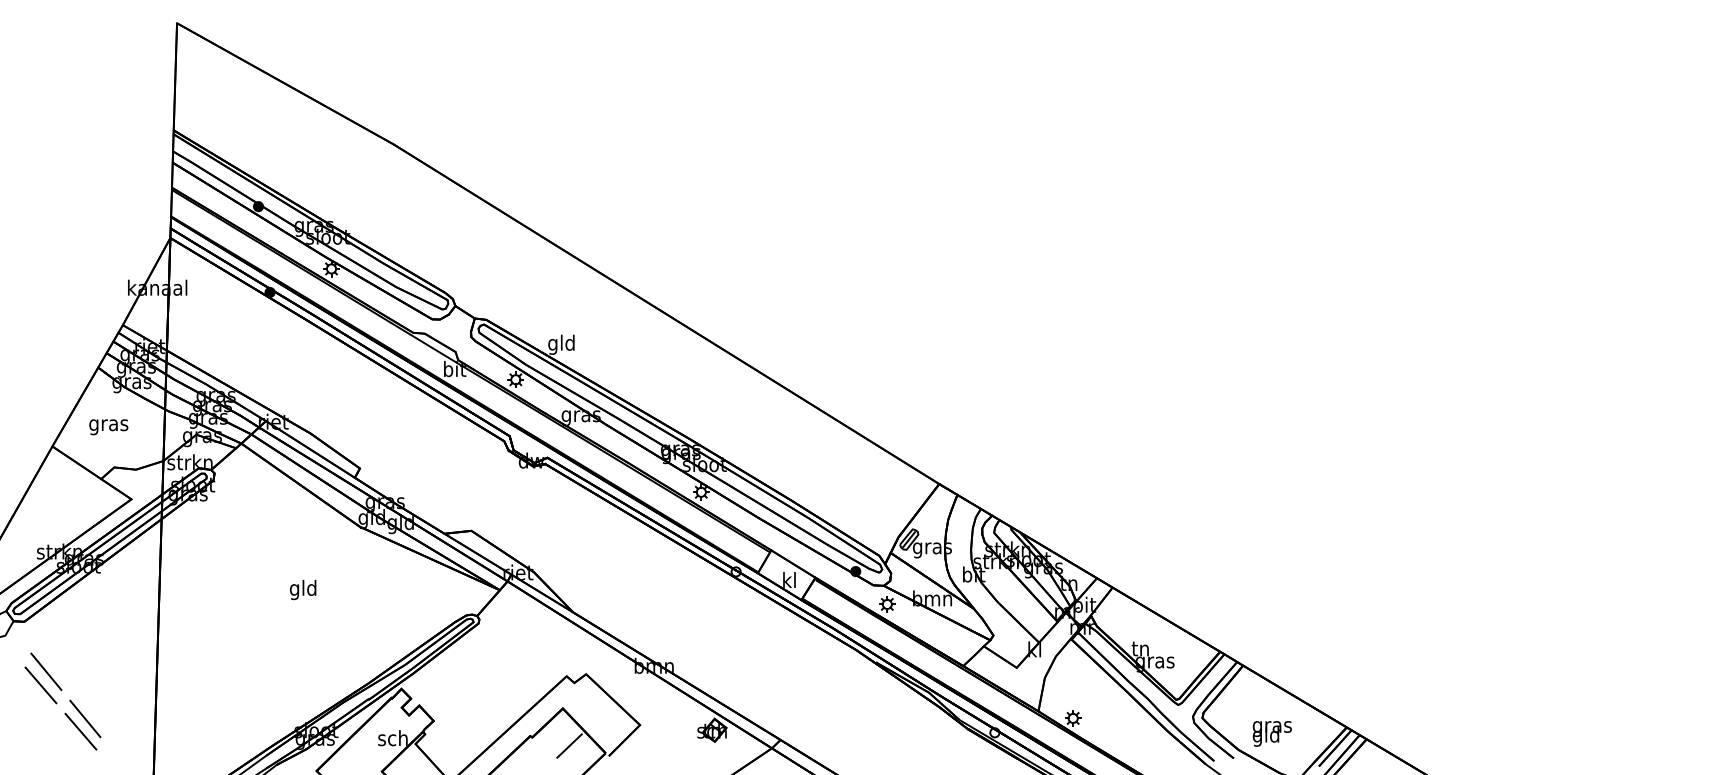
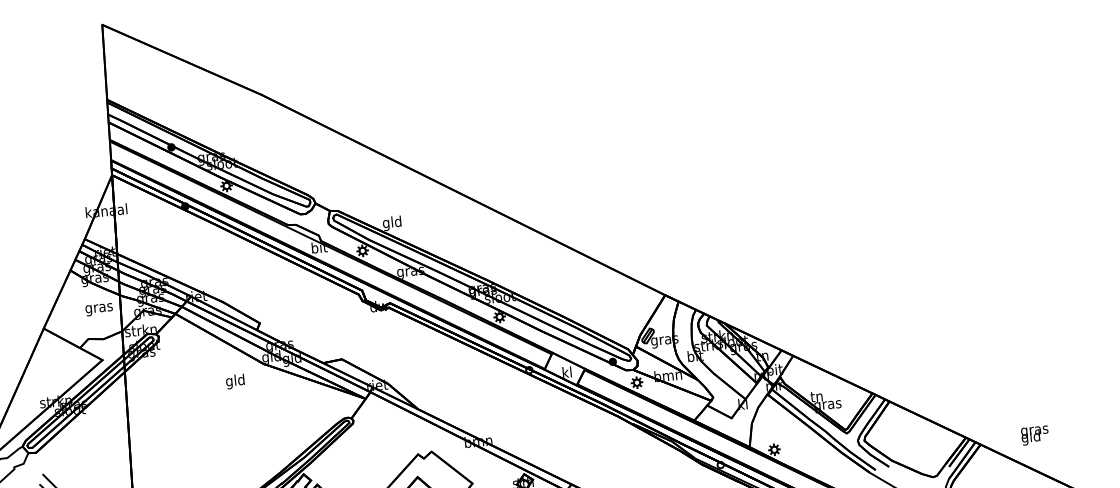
text: (108, 427) -> (99, 309), moved
text: (303, 589) -> (235, 381), moved
text: (1271, 733) -> (1034, 435), moved

